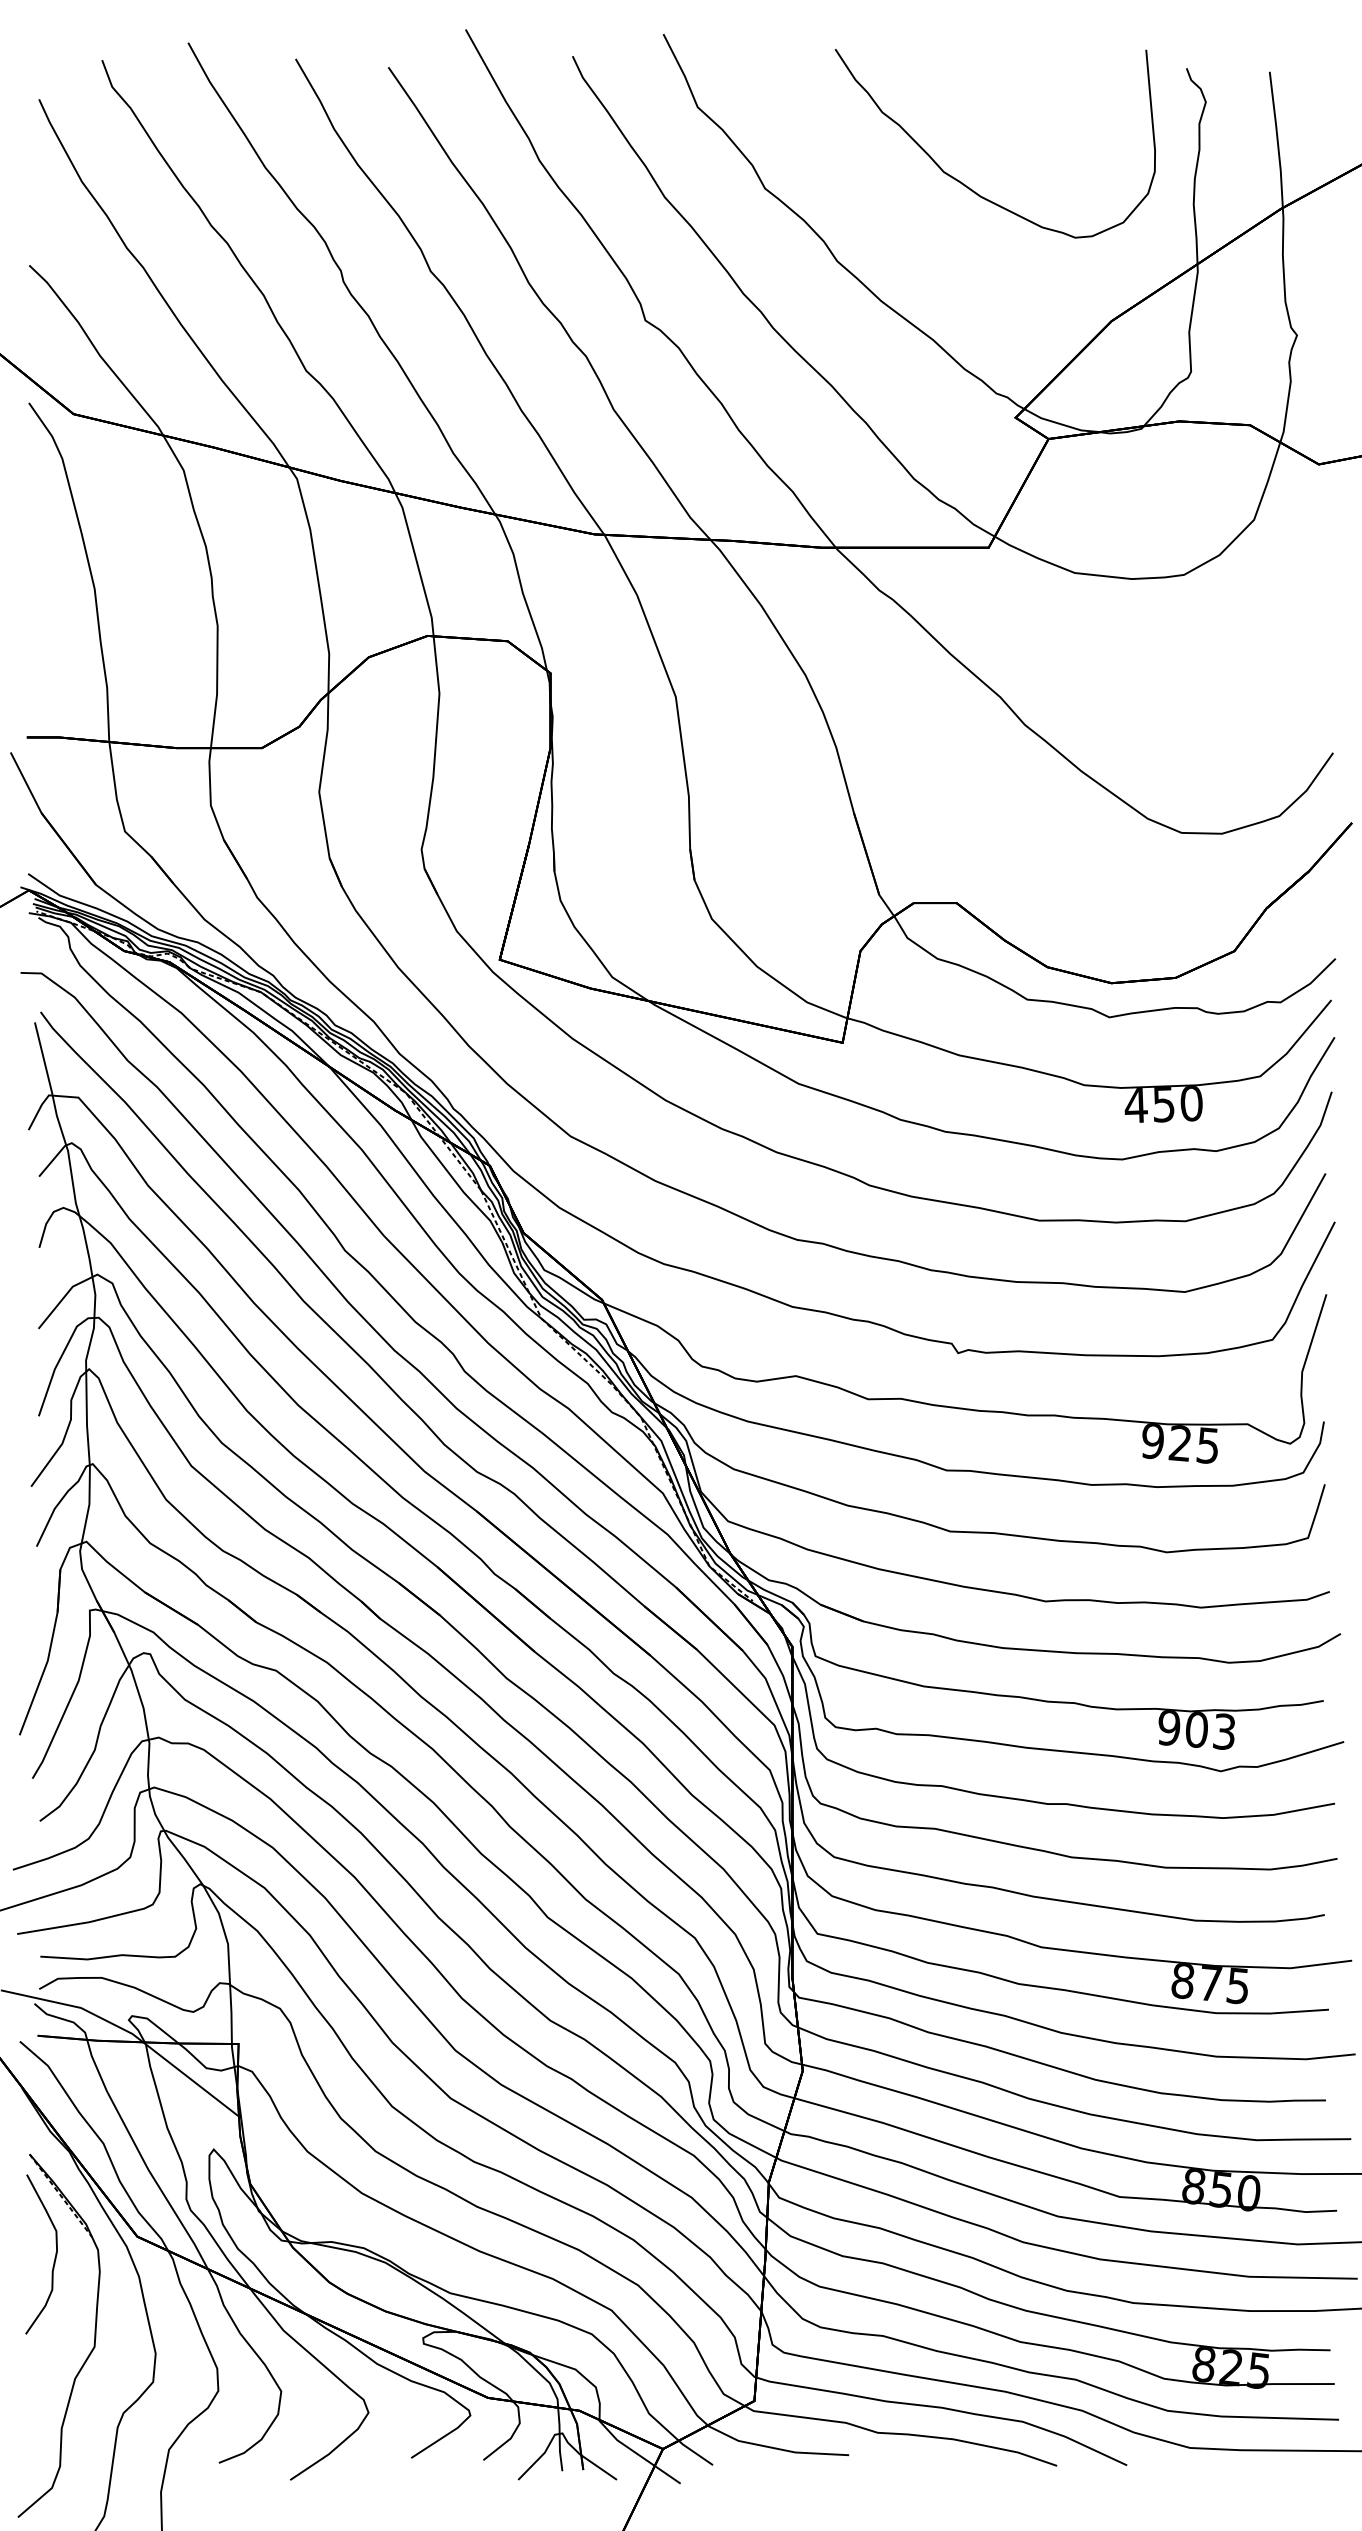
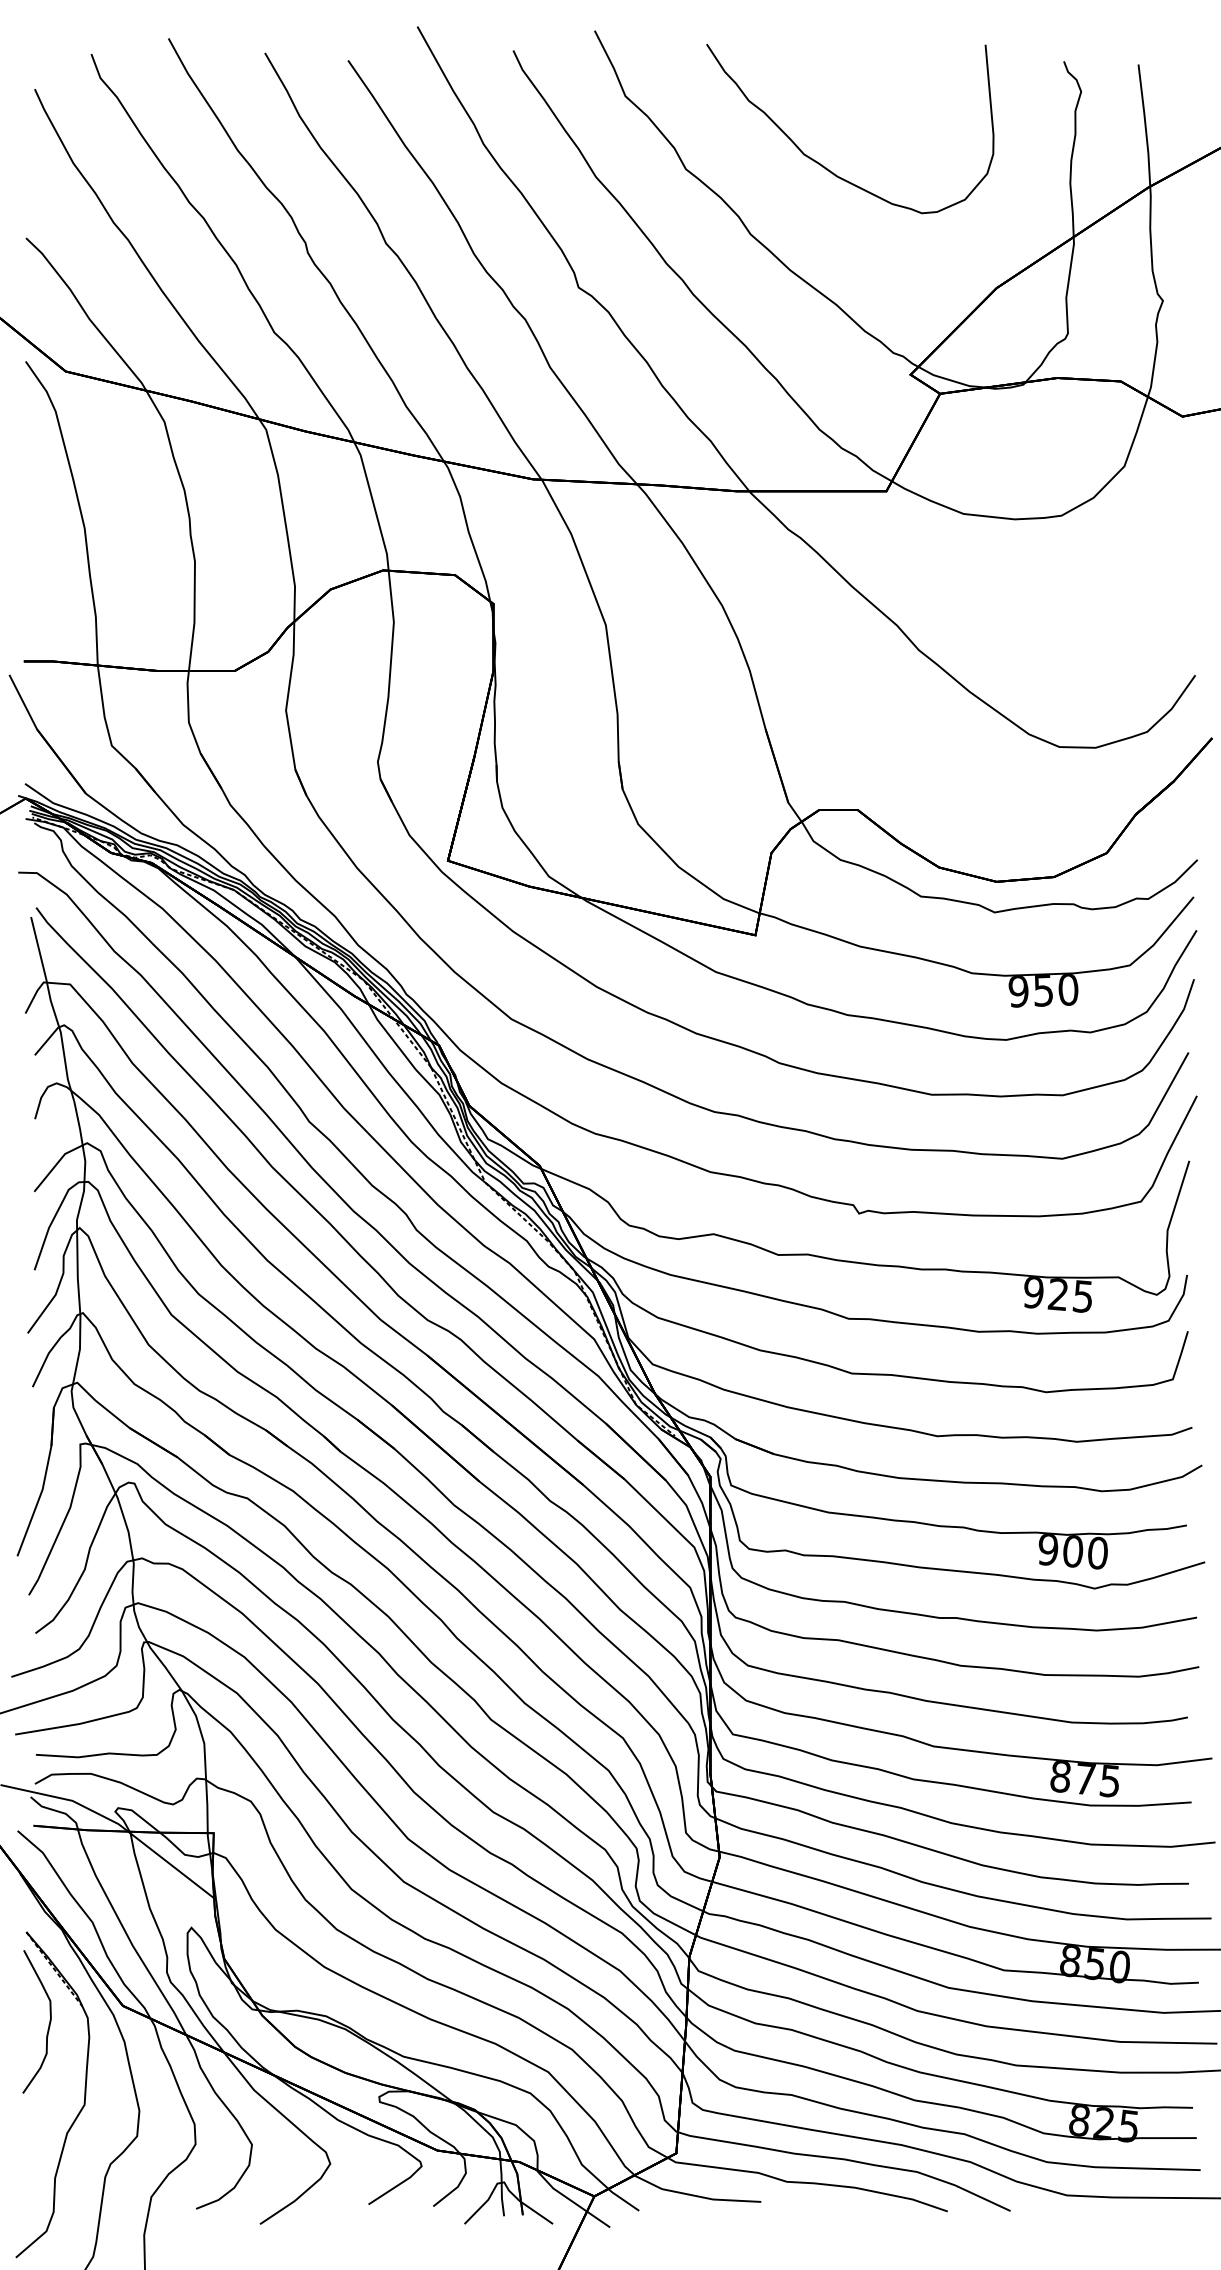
curve: (965, 184) -> (823, 165), moved
text: (1135, 1105) -> (1018, 991), 450 -> 950
text: (1224, 1731) -> (1097, 1552), 903 -> 900

